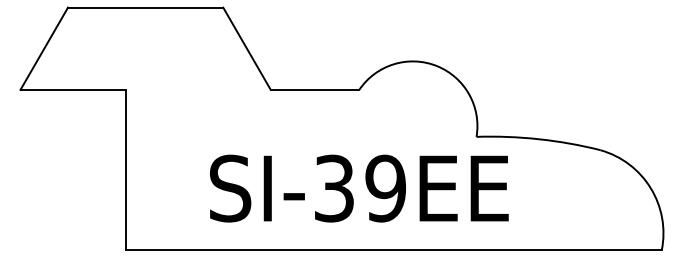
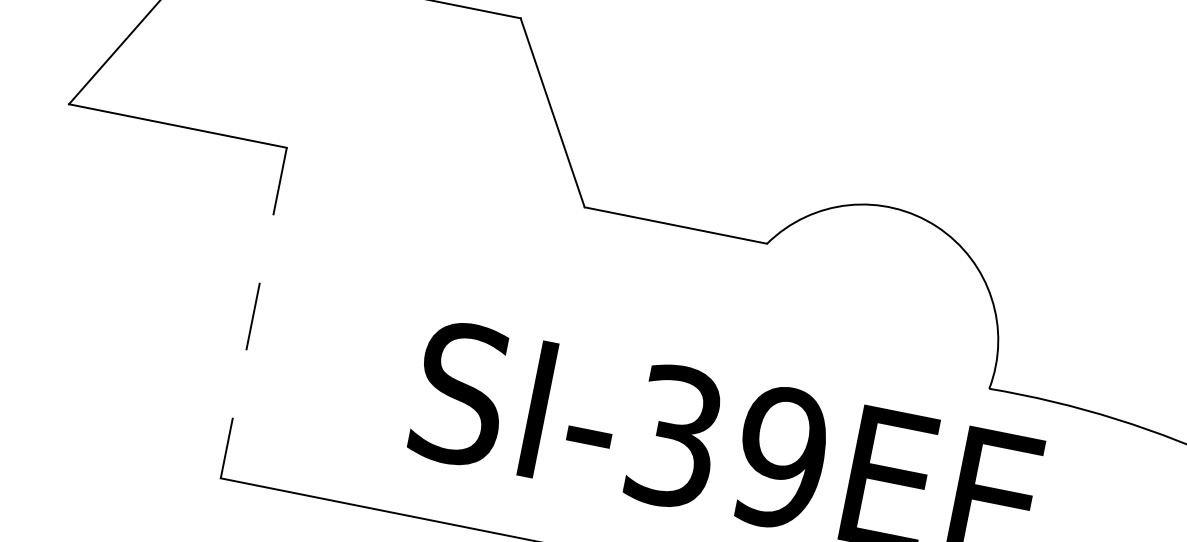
line: (126, 170) -> (254, 313), solid -> dashed

